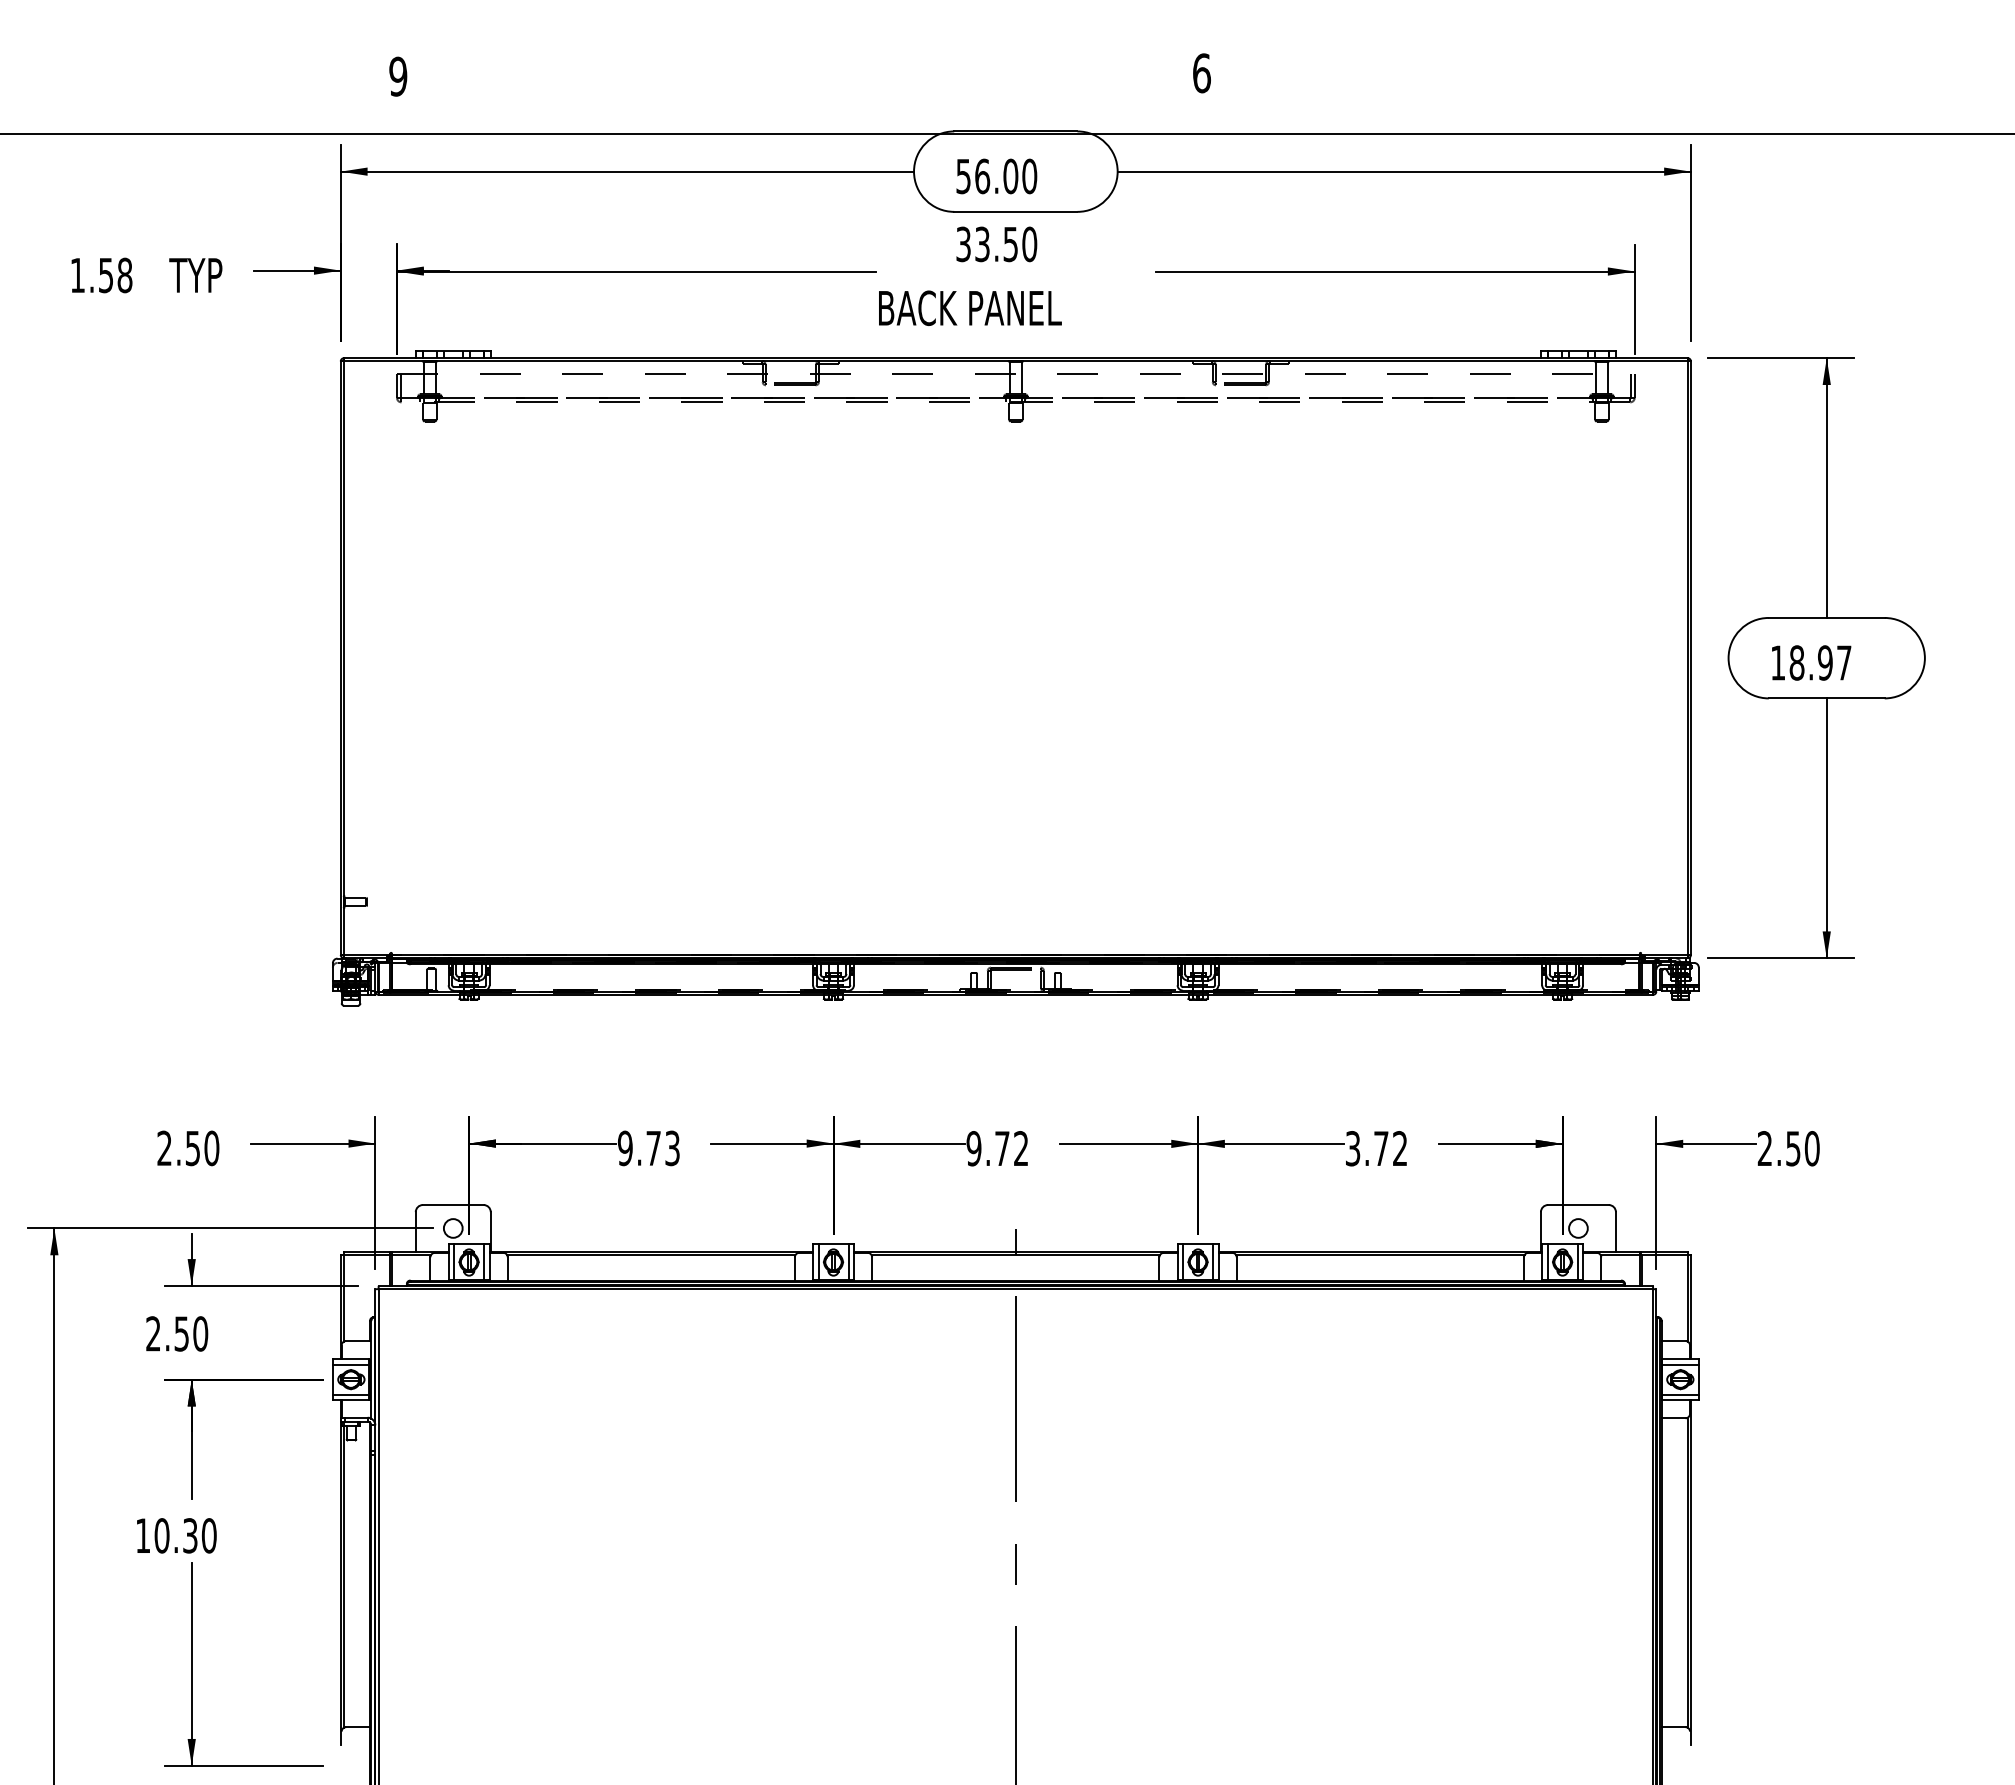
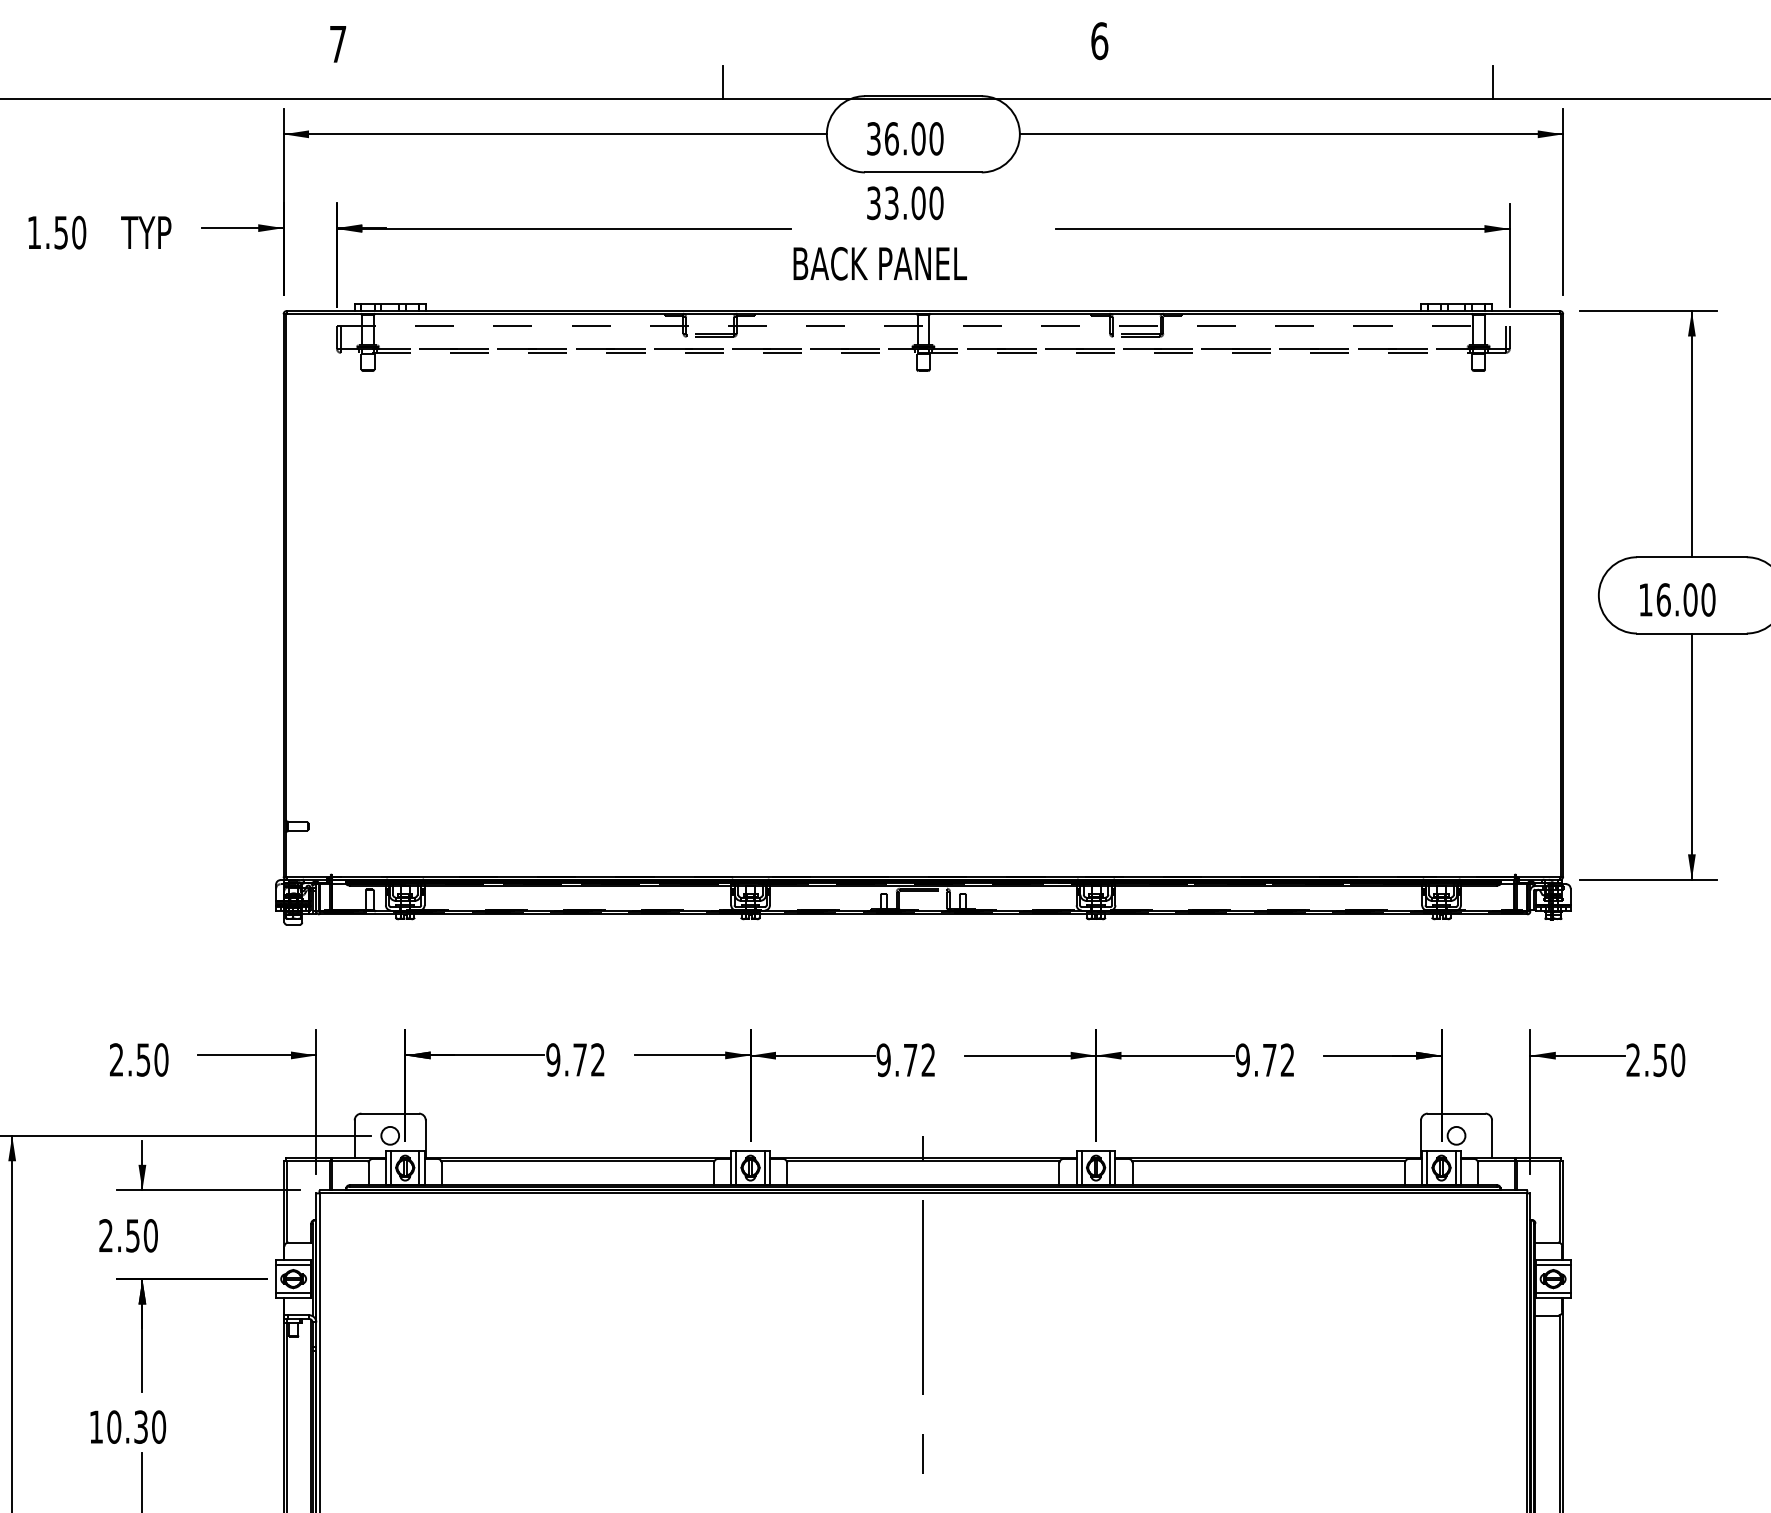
text: (398, 76) -> (338, 44), 9 -> 7
line: (804, 116) -> (723, 82), added
line: (1616, 116) -> (1492, 82), added
text: (963, 175) -> (873, 137), 56.00 -> 36.00
text: (1010, 244) -> (918, 203), 33.50 -> 33.00
text: (124, 275) -> (78, 232), 1.58 -> 1.50
text: (1820, 662) -> (1685, 599), 18.97 -> 16.00
text: (672, 1148) -> (597, 1060), 9.73 -> 9.72
text: (1352, 1148) -> (1242, 1060), 3.72 -> 9.72

